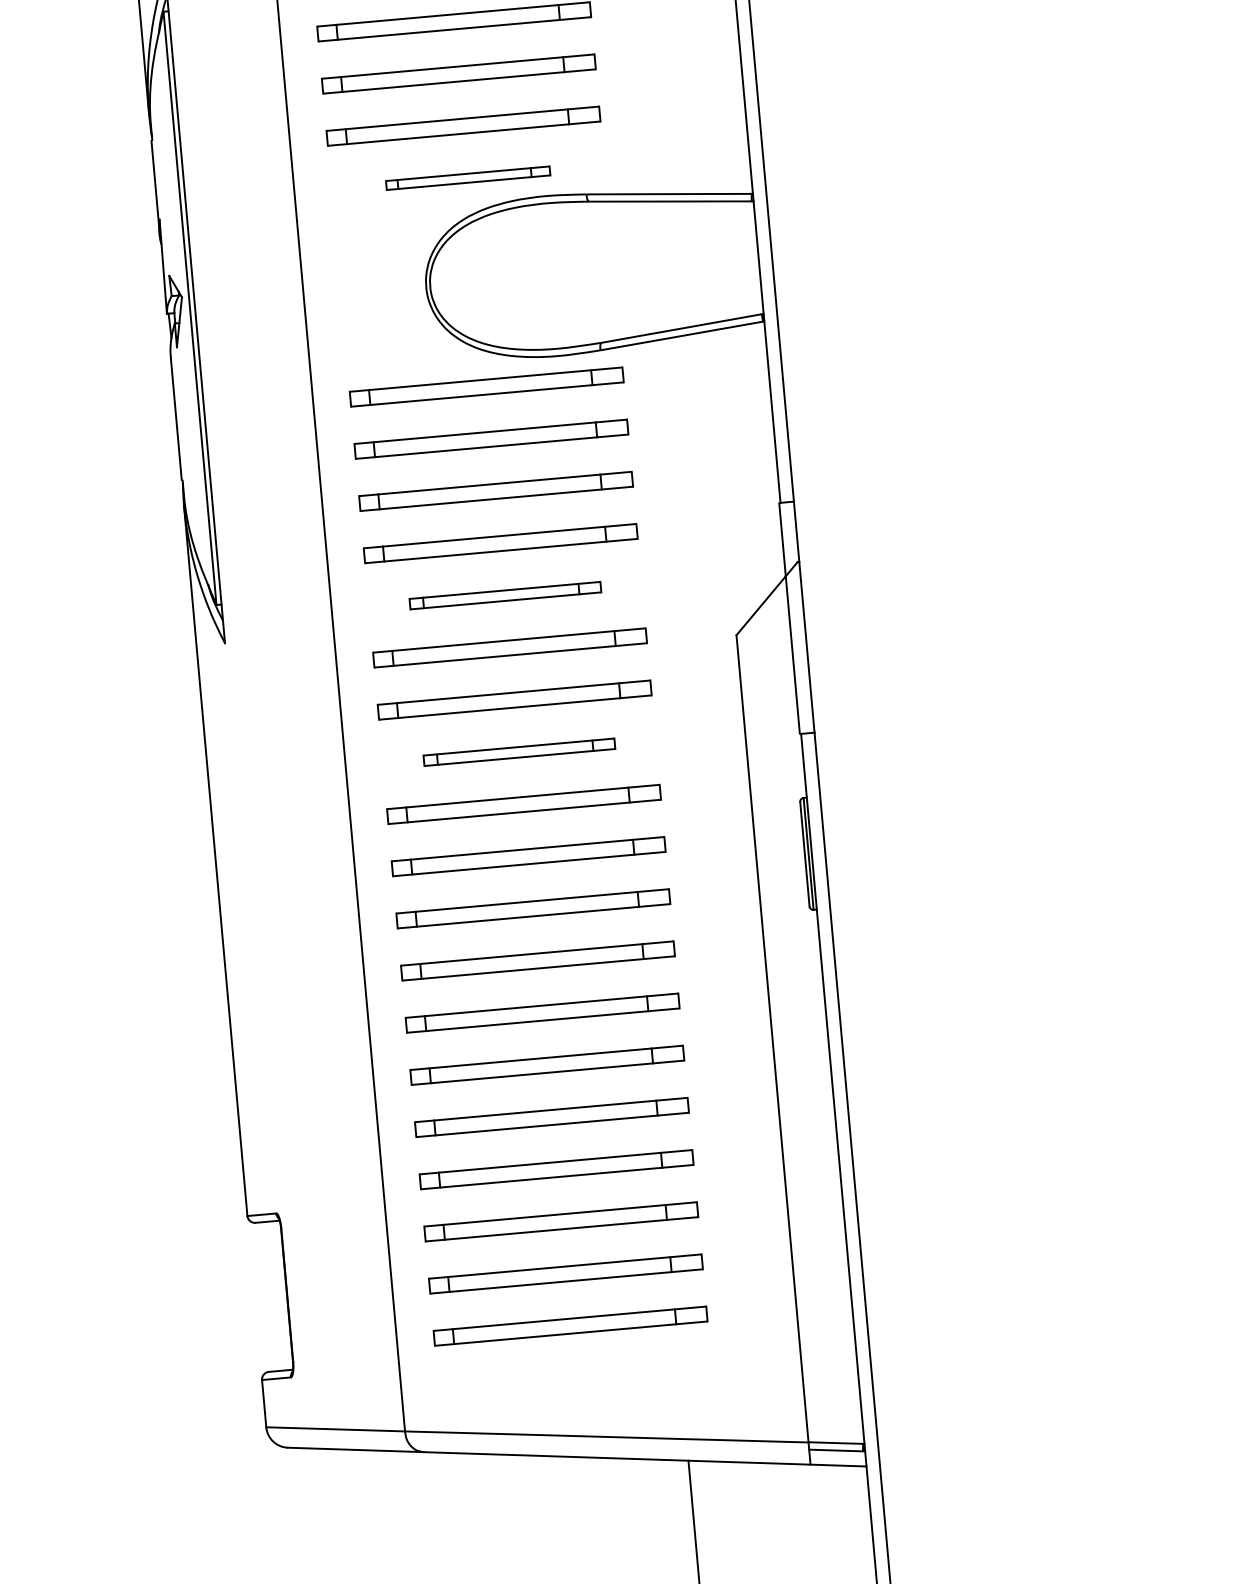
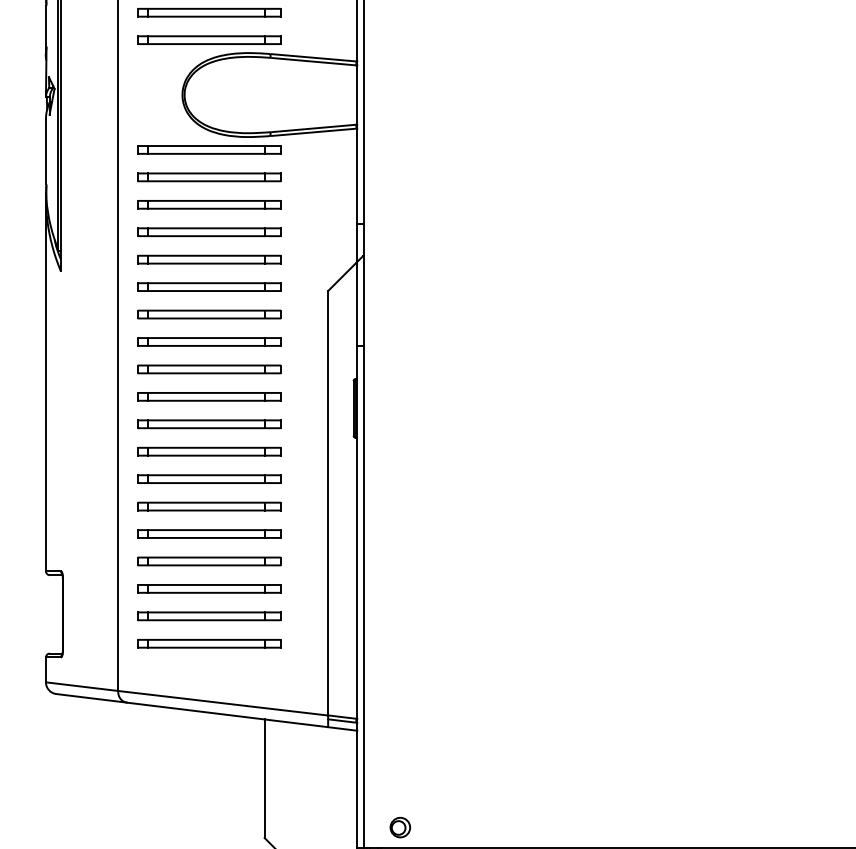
part: (468, 177) -> (209, 39), size x1.67
part: (505, 595) -> (209, 259), size x1.43
part: (519, 751) -> (209, 341), size x1.43

